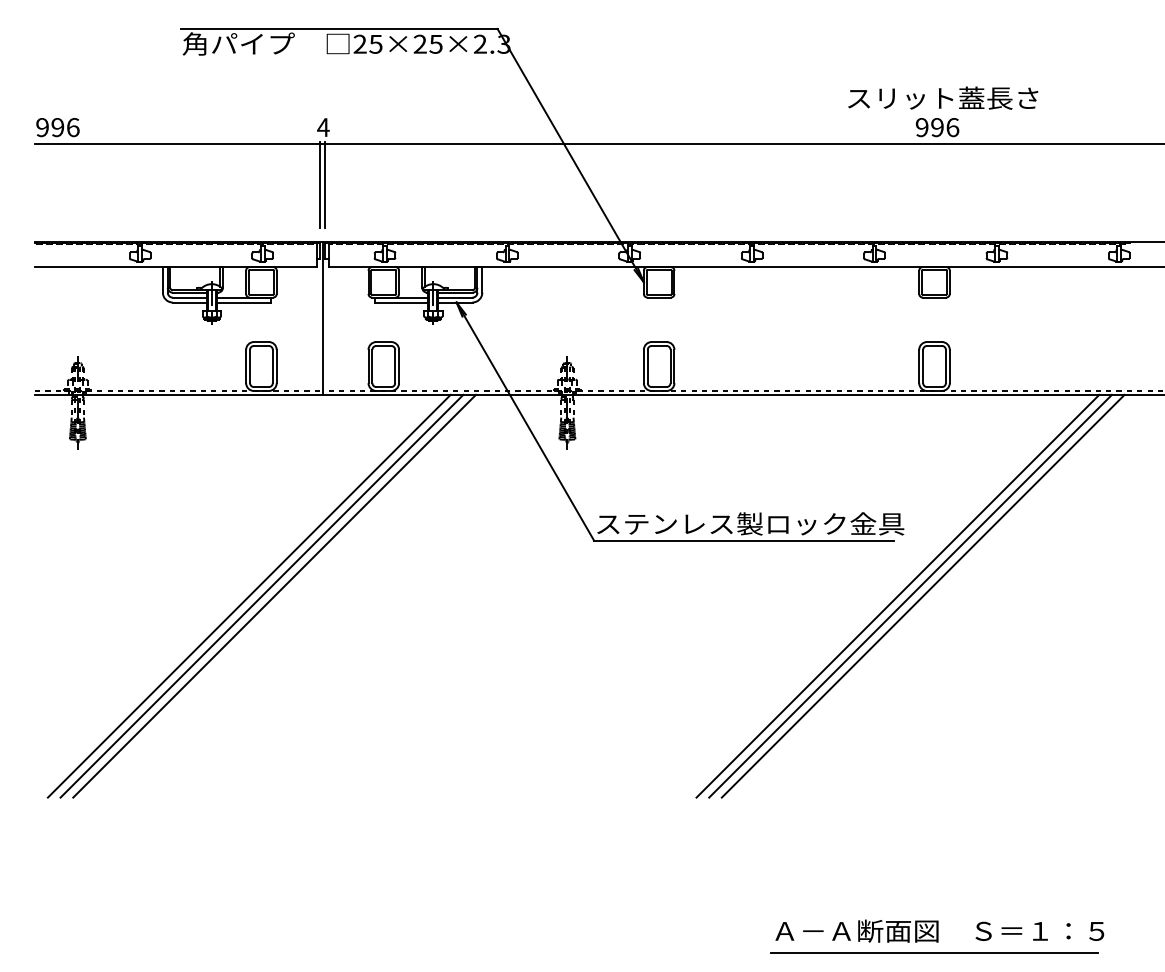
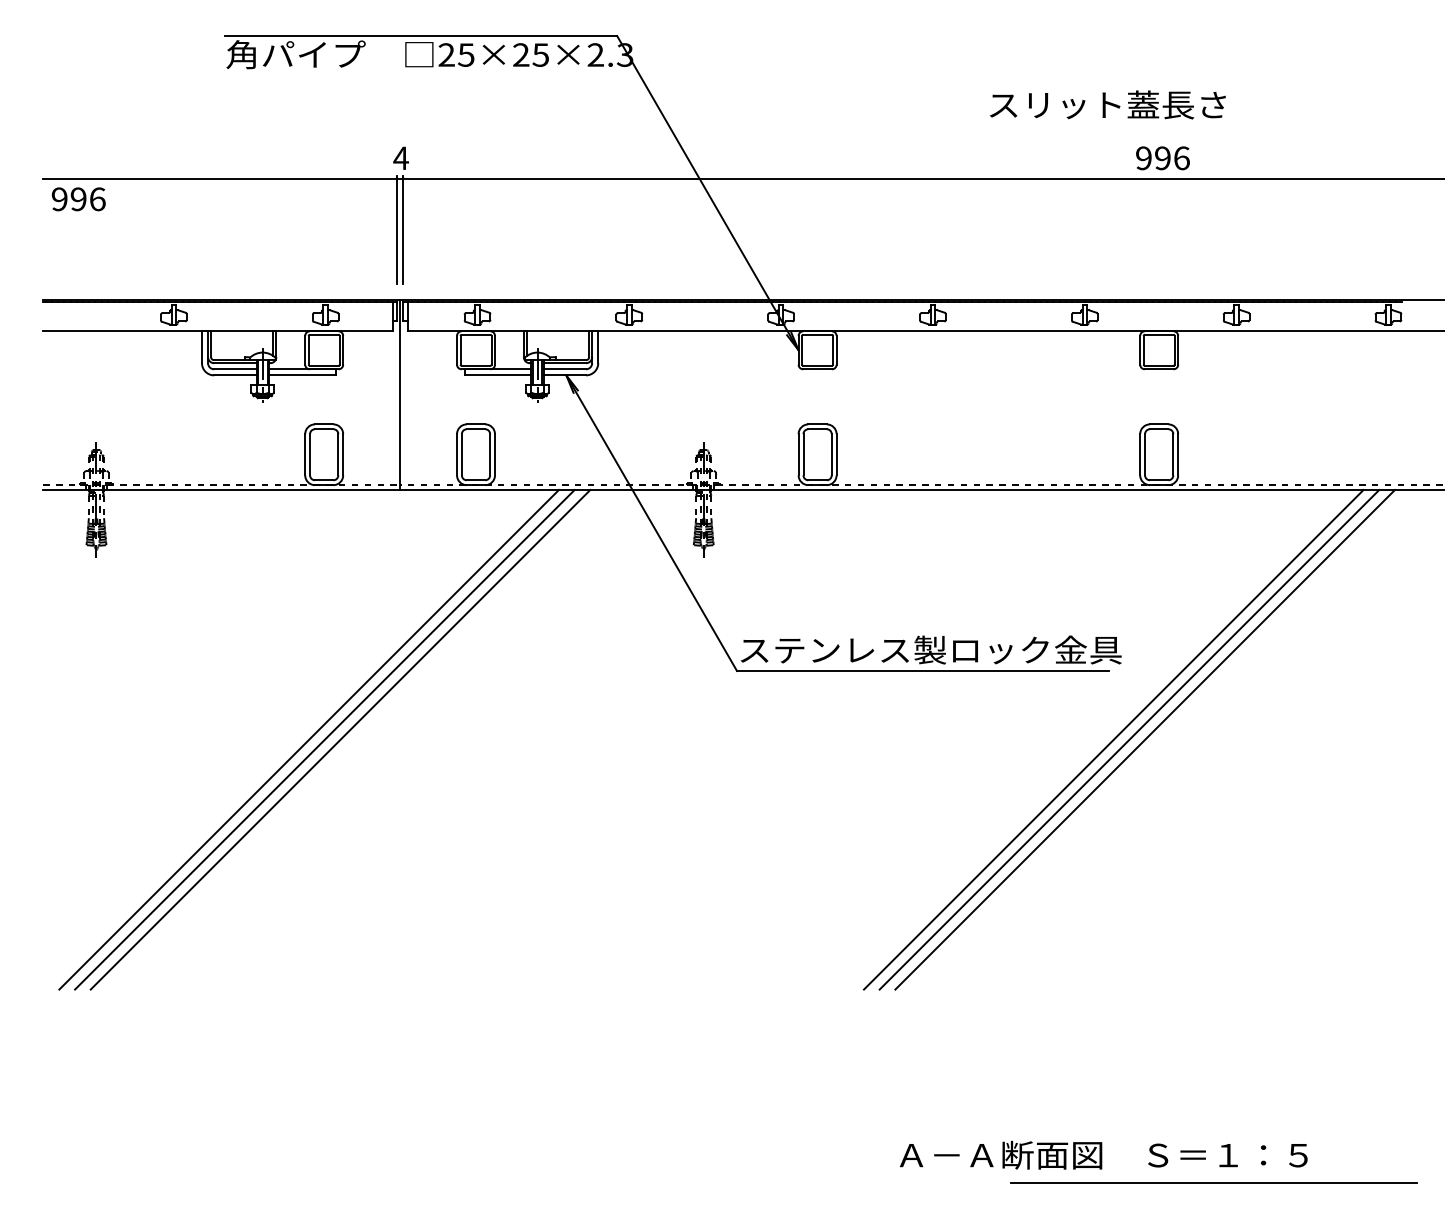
text: (942, 97) -> (1107, 104), moved
text: (57, 127) -> (78, 199), moved
text: (939, 930) -> (1103, 1154), moved
line: (933, 953) -> (1213, 1182), moved

